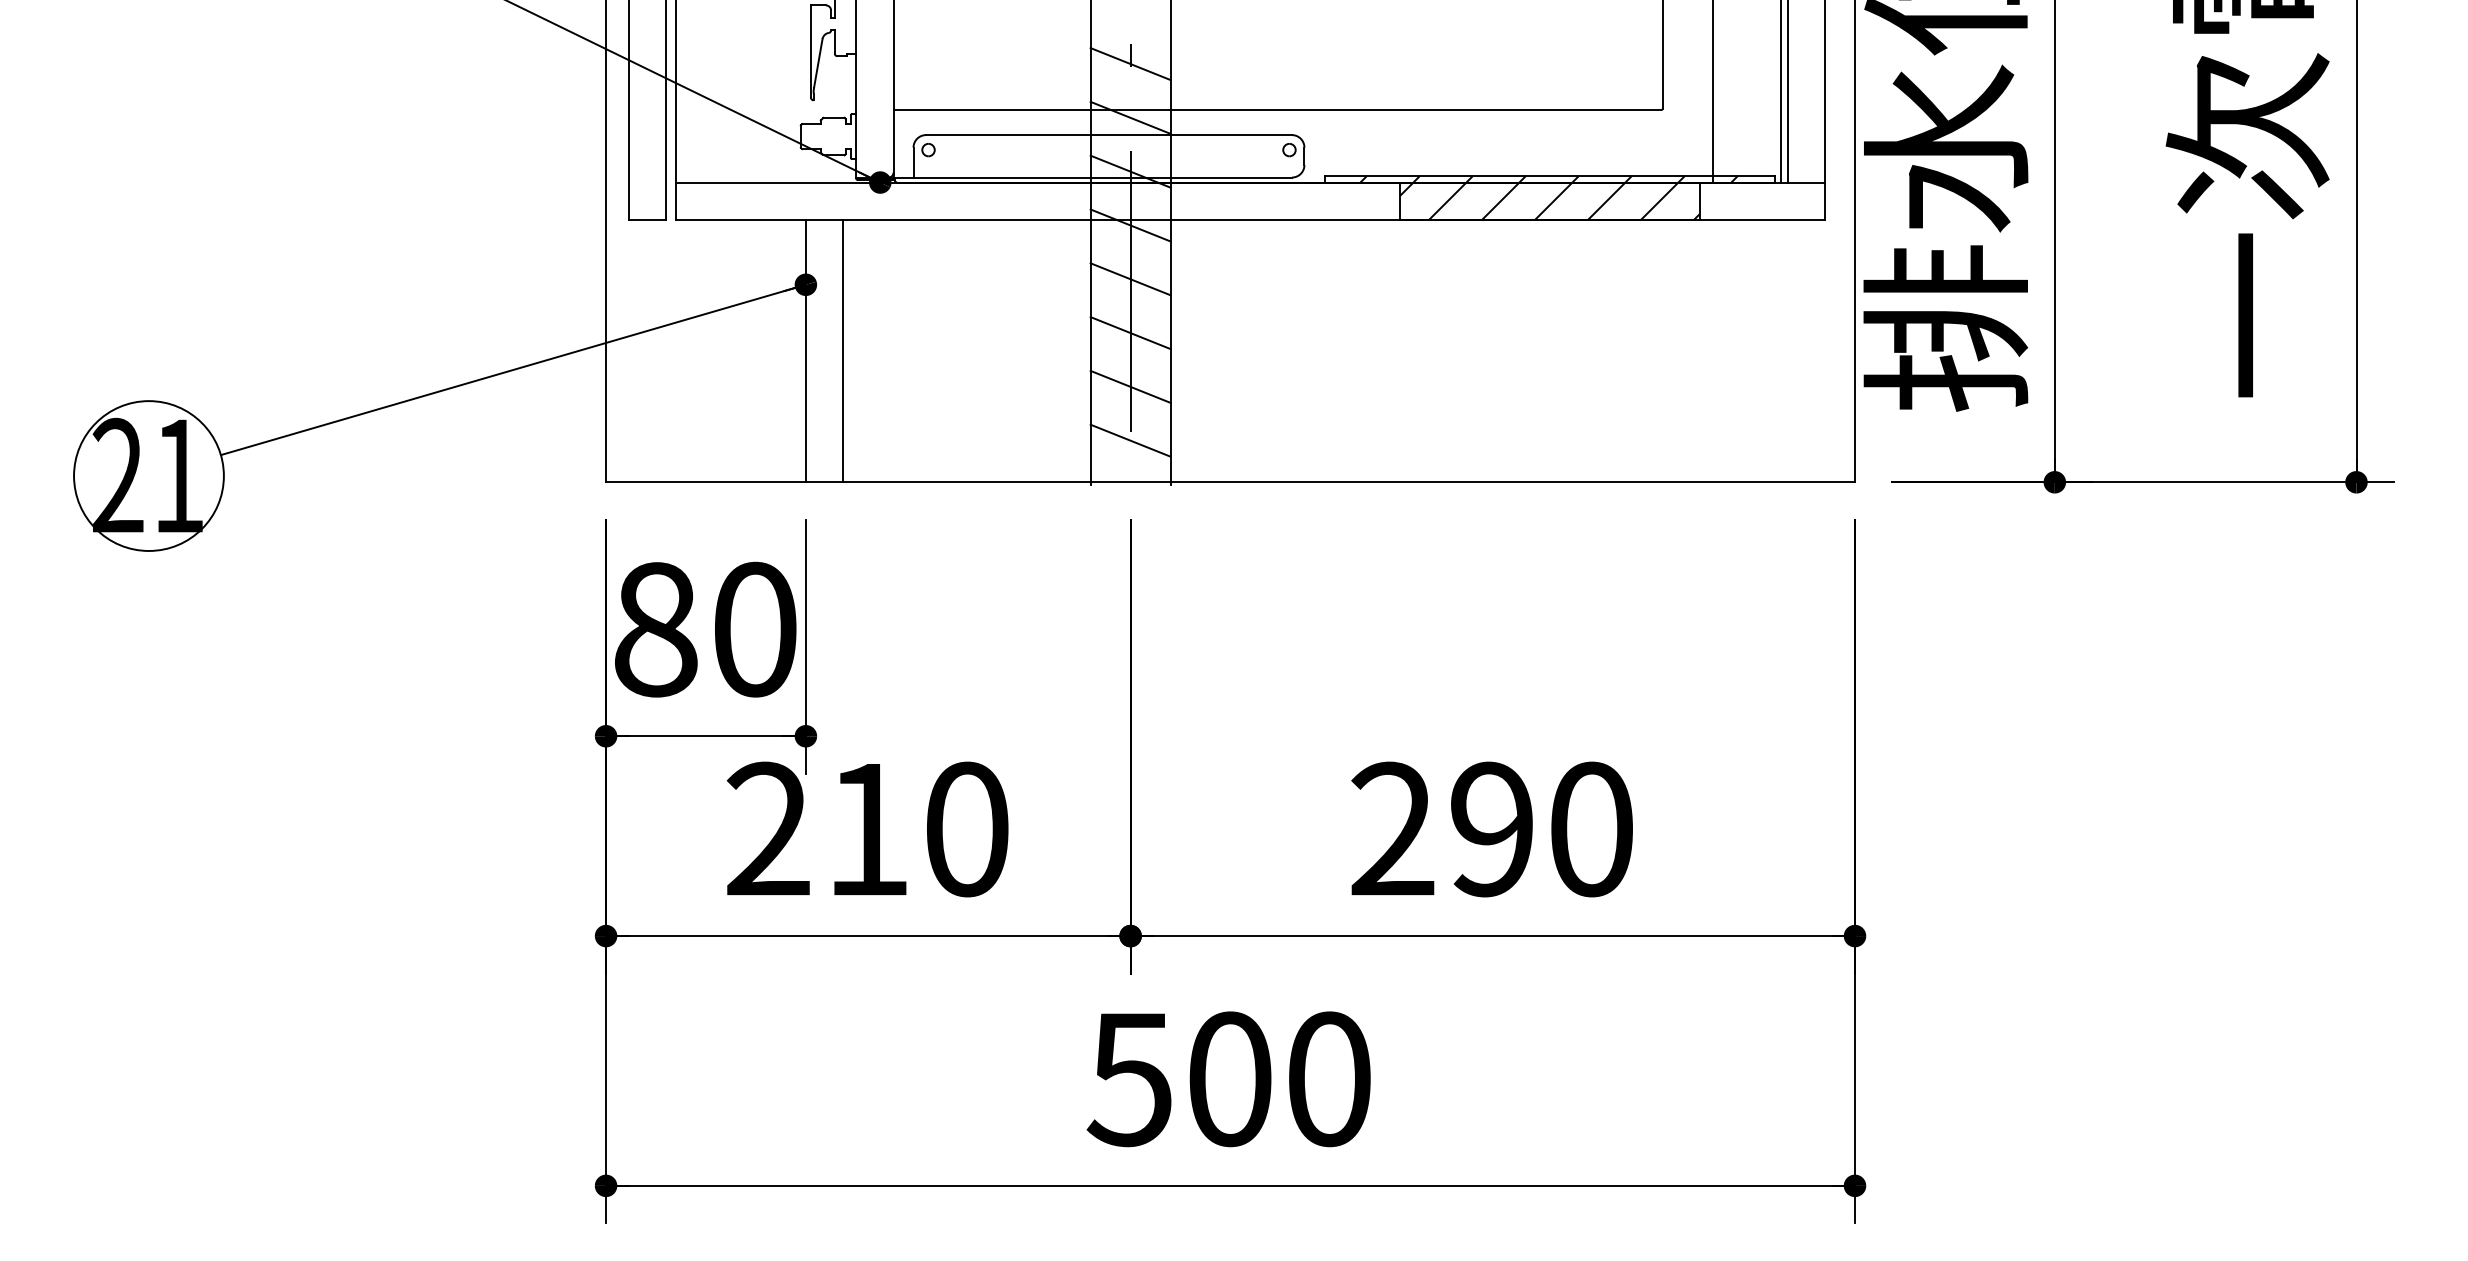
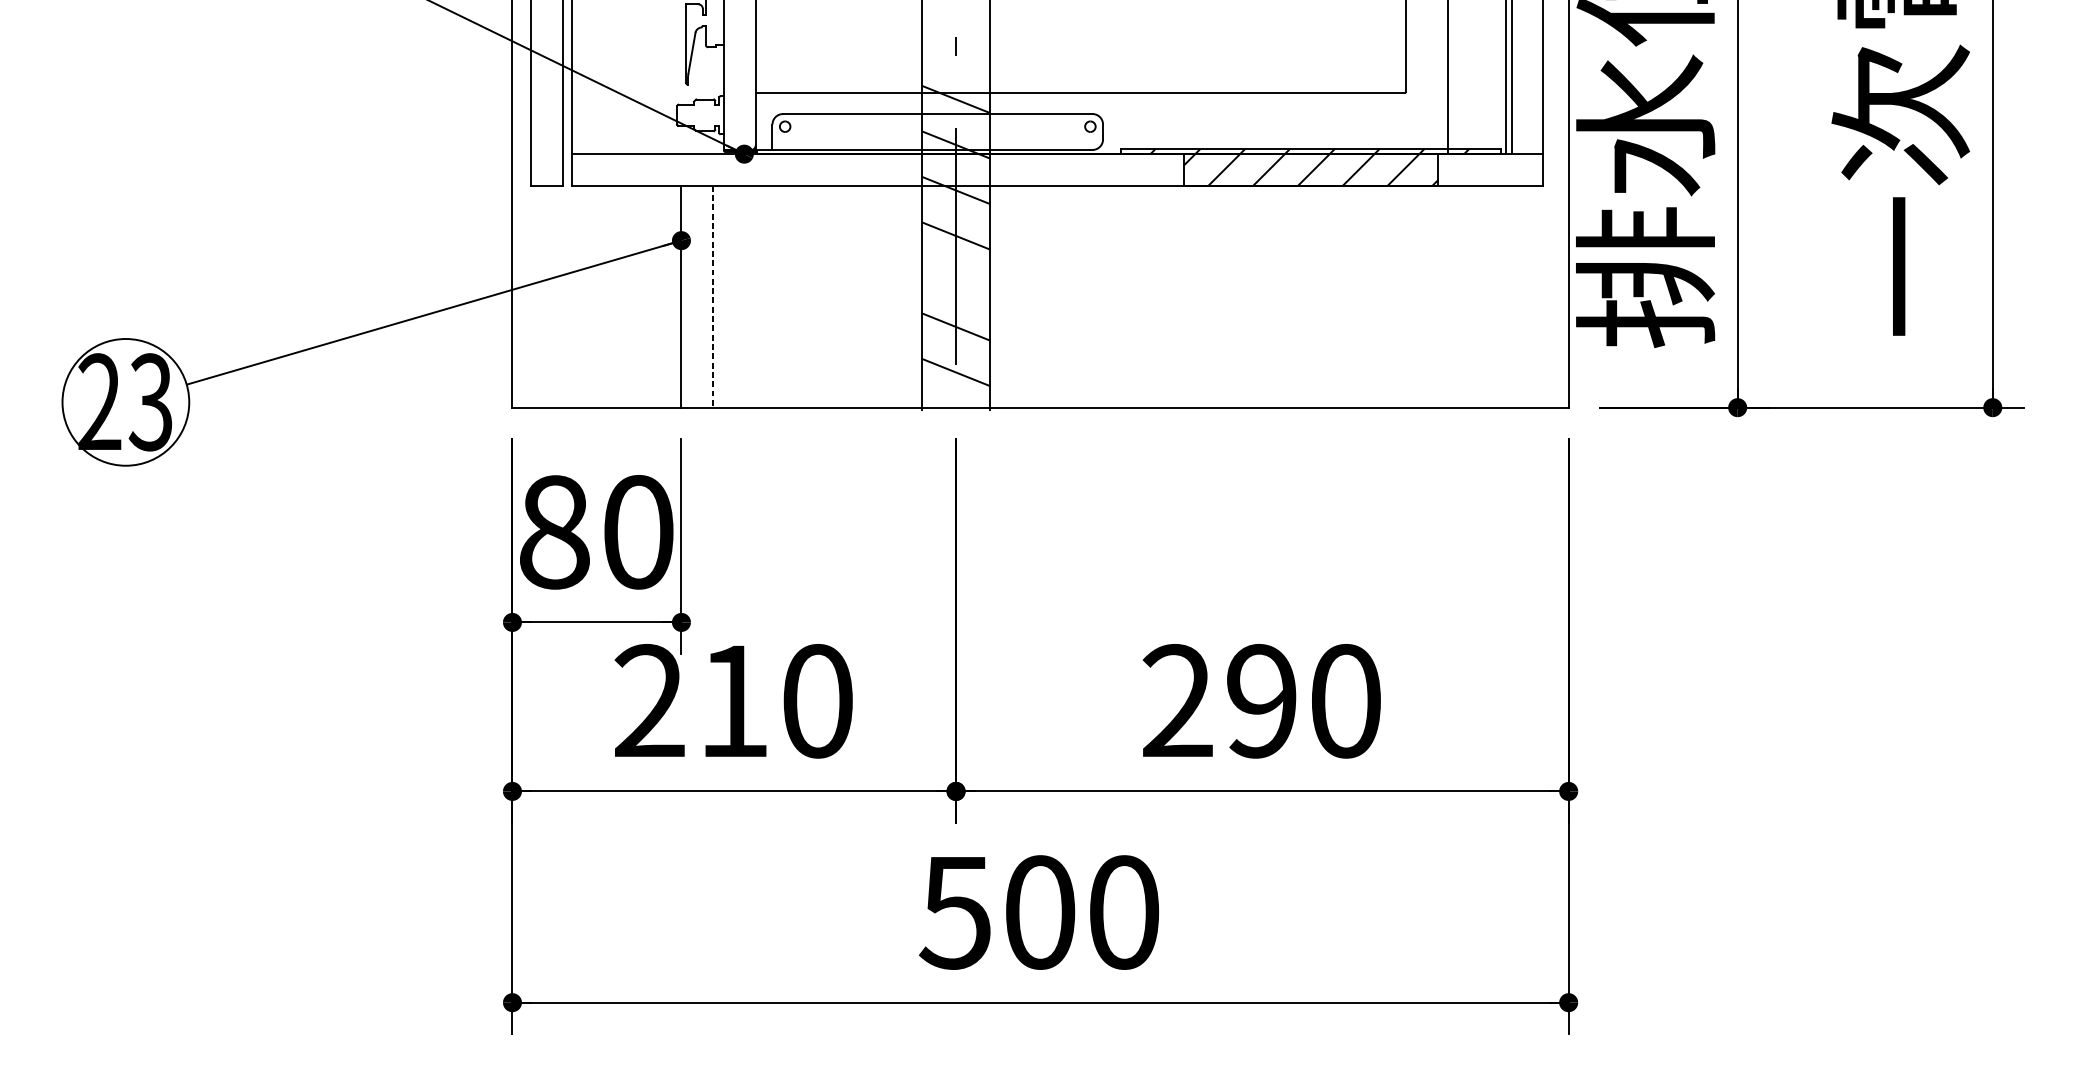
line: (1130, 64) -> (955, 54), removed
line: (1130, 333) -> (955, 281), removed
line: (843, 351) -> (713, 297), solid -> dashed
text: (177, 475) -> (150, 401), 21 -> 23

